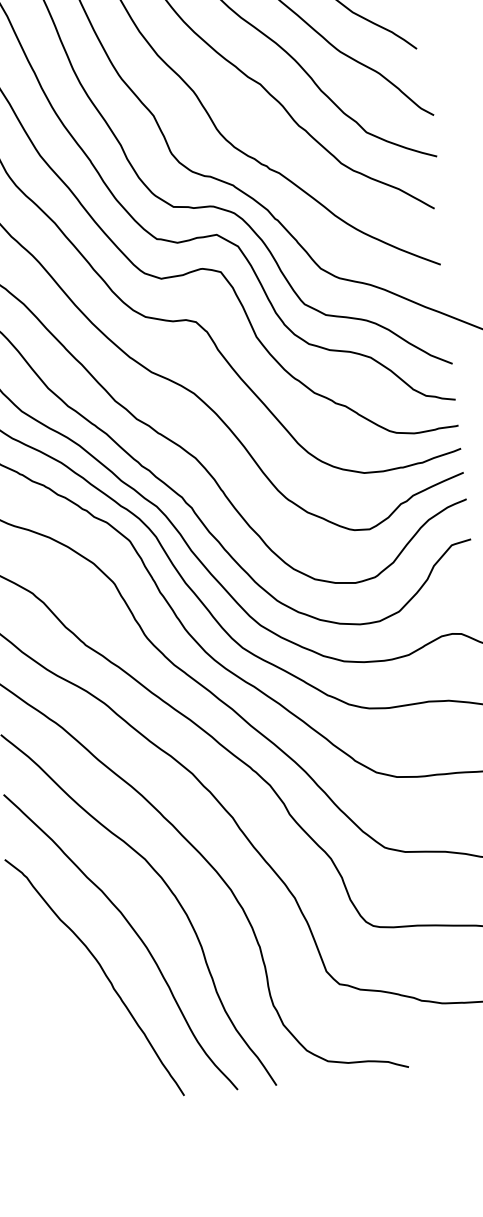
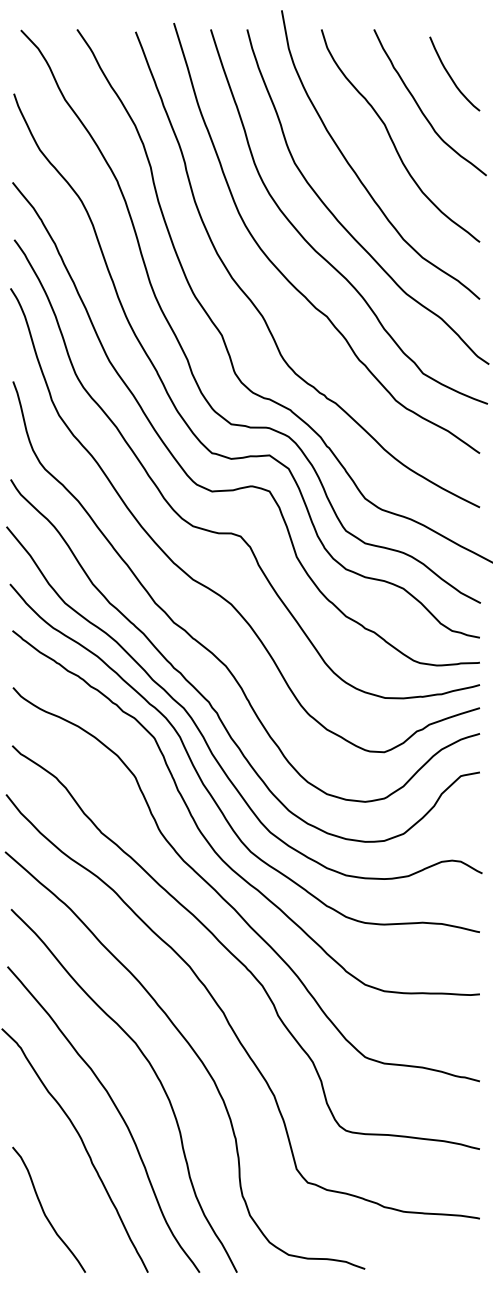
curve: (69, 1043) -> (44, 1210), added

